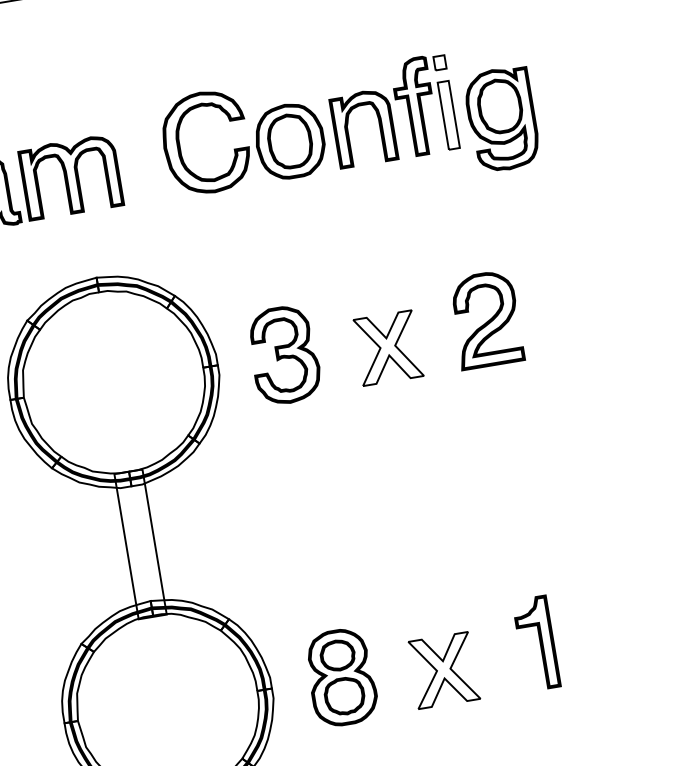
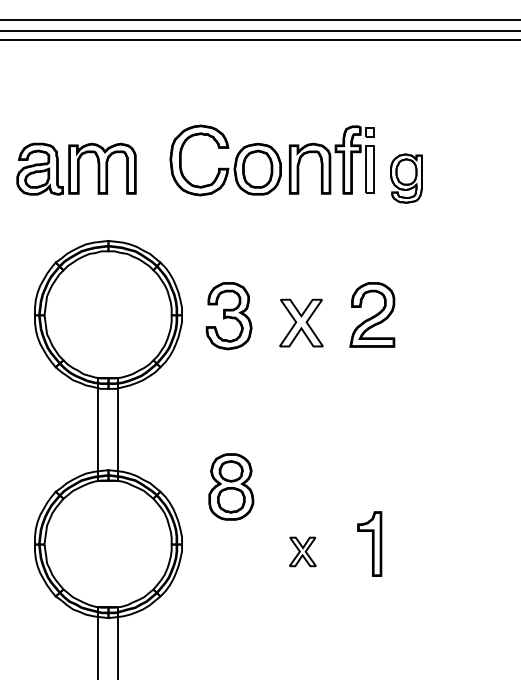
part: (502, 119) -> (406, 178), size x0.7
part: (443, 669) -> (302, 551), size x0.6
part: (341, 676) -> (231, 486), moved

